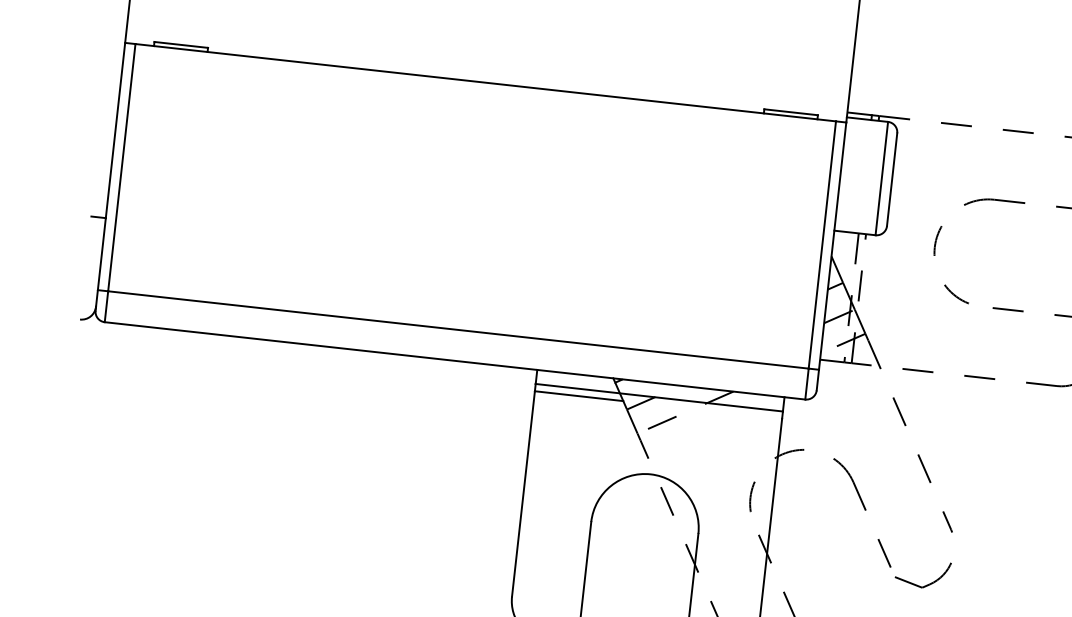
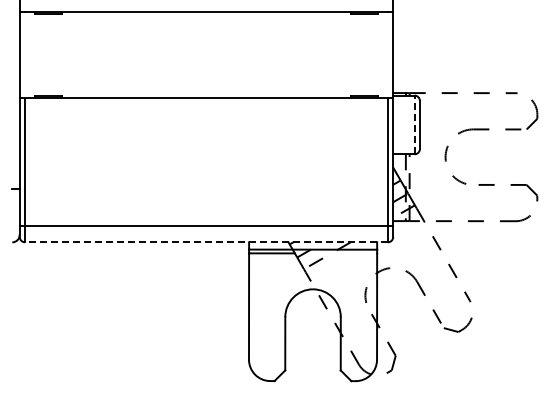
line: (881, 177) -> (414, 124), solid -> dashed
line: (454, 361) -> (206, 242), solid -> dashed

